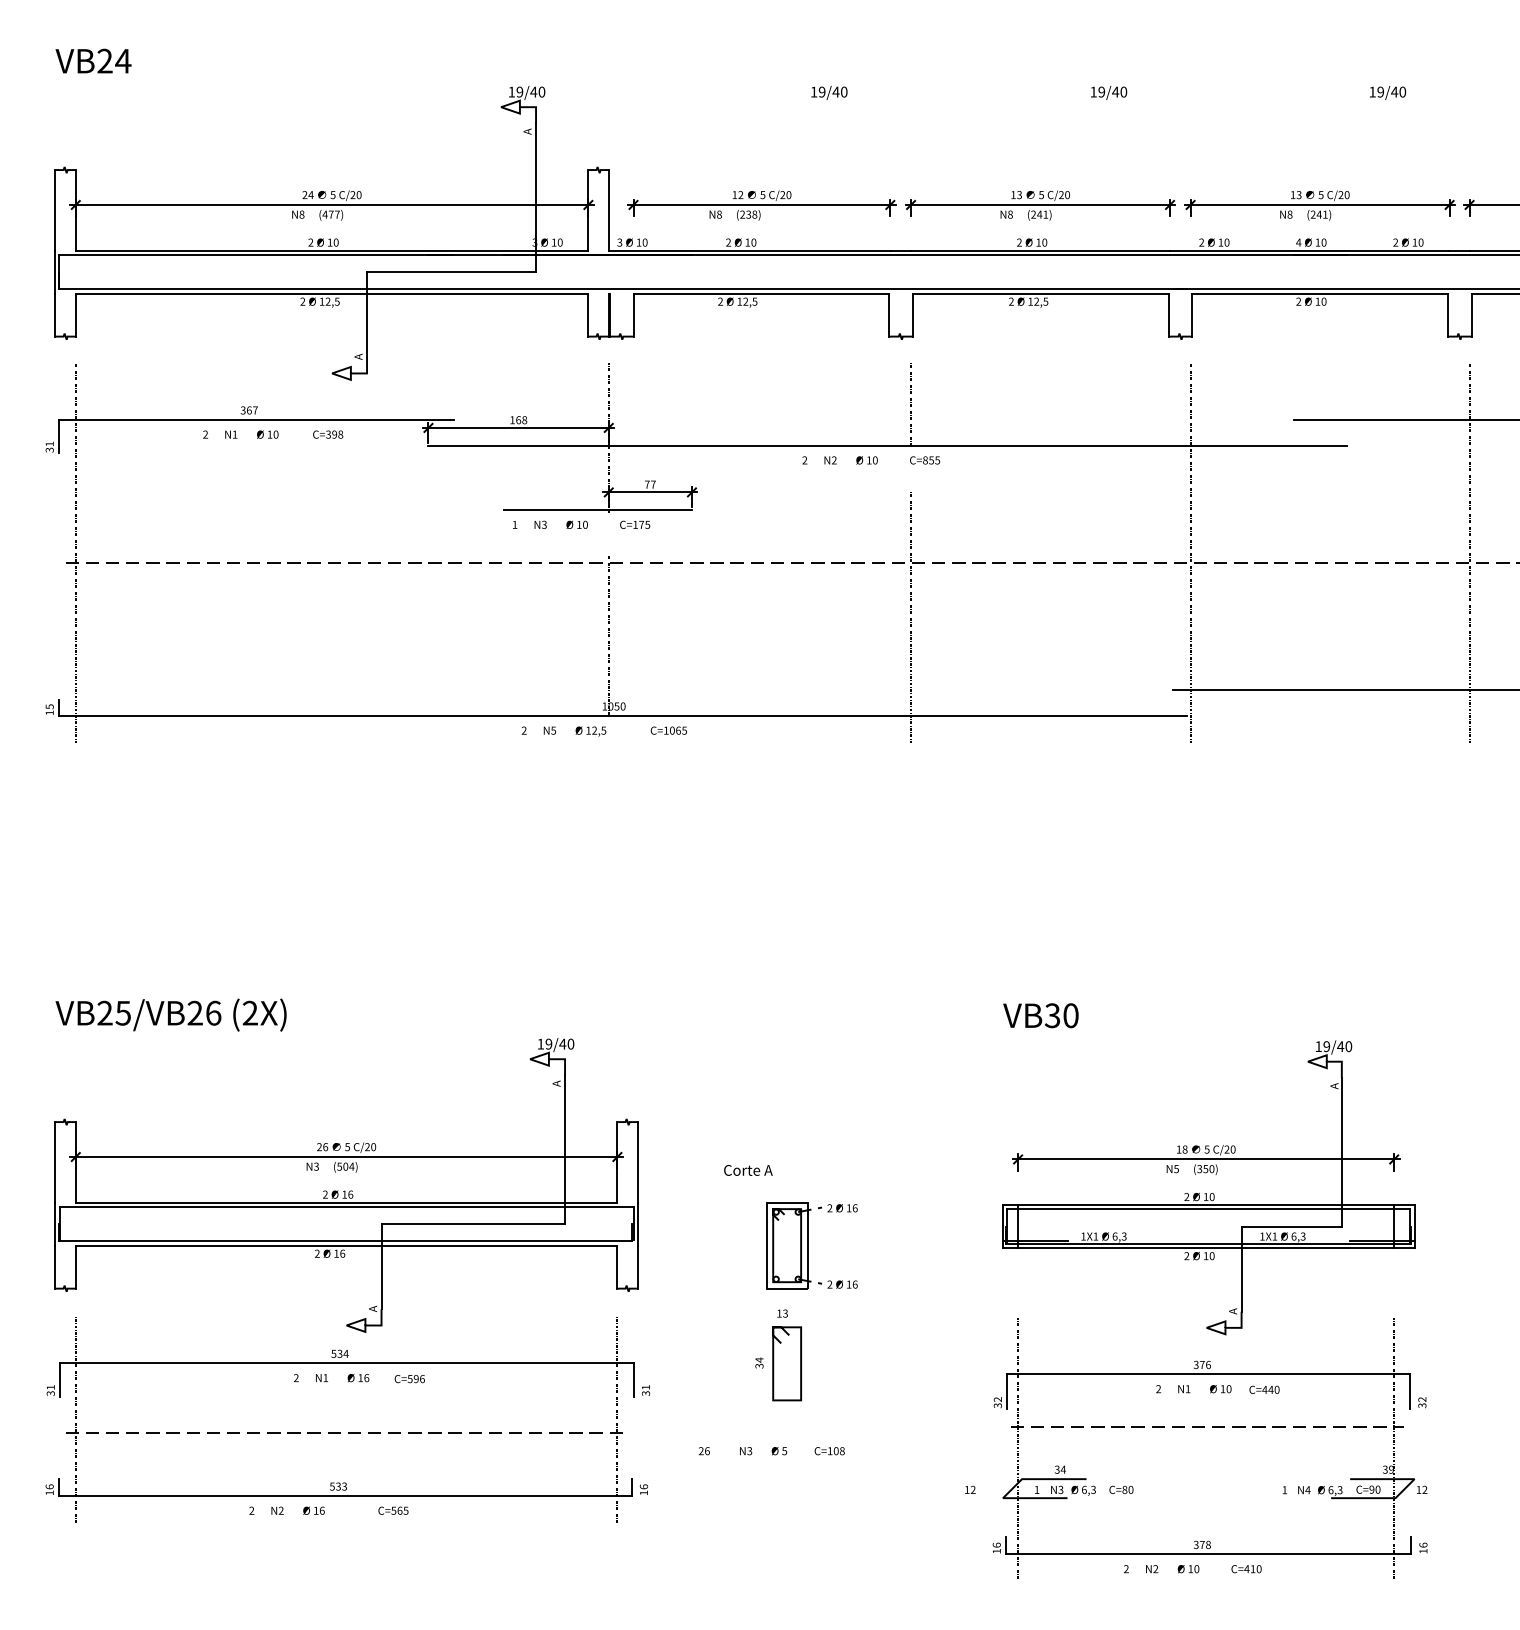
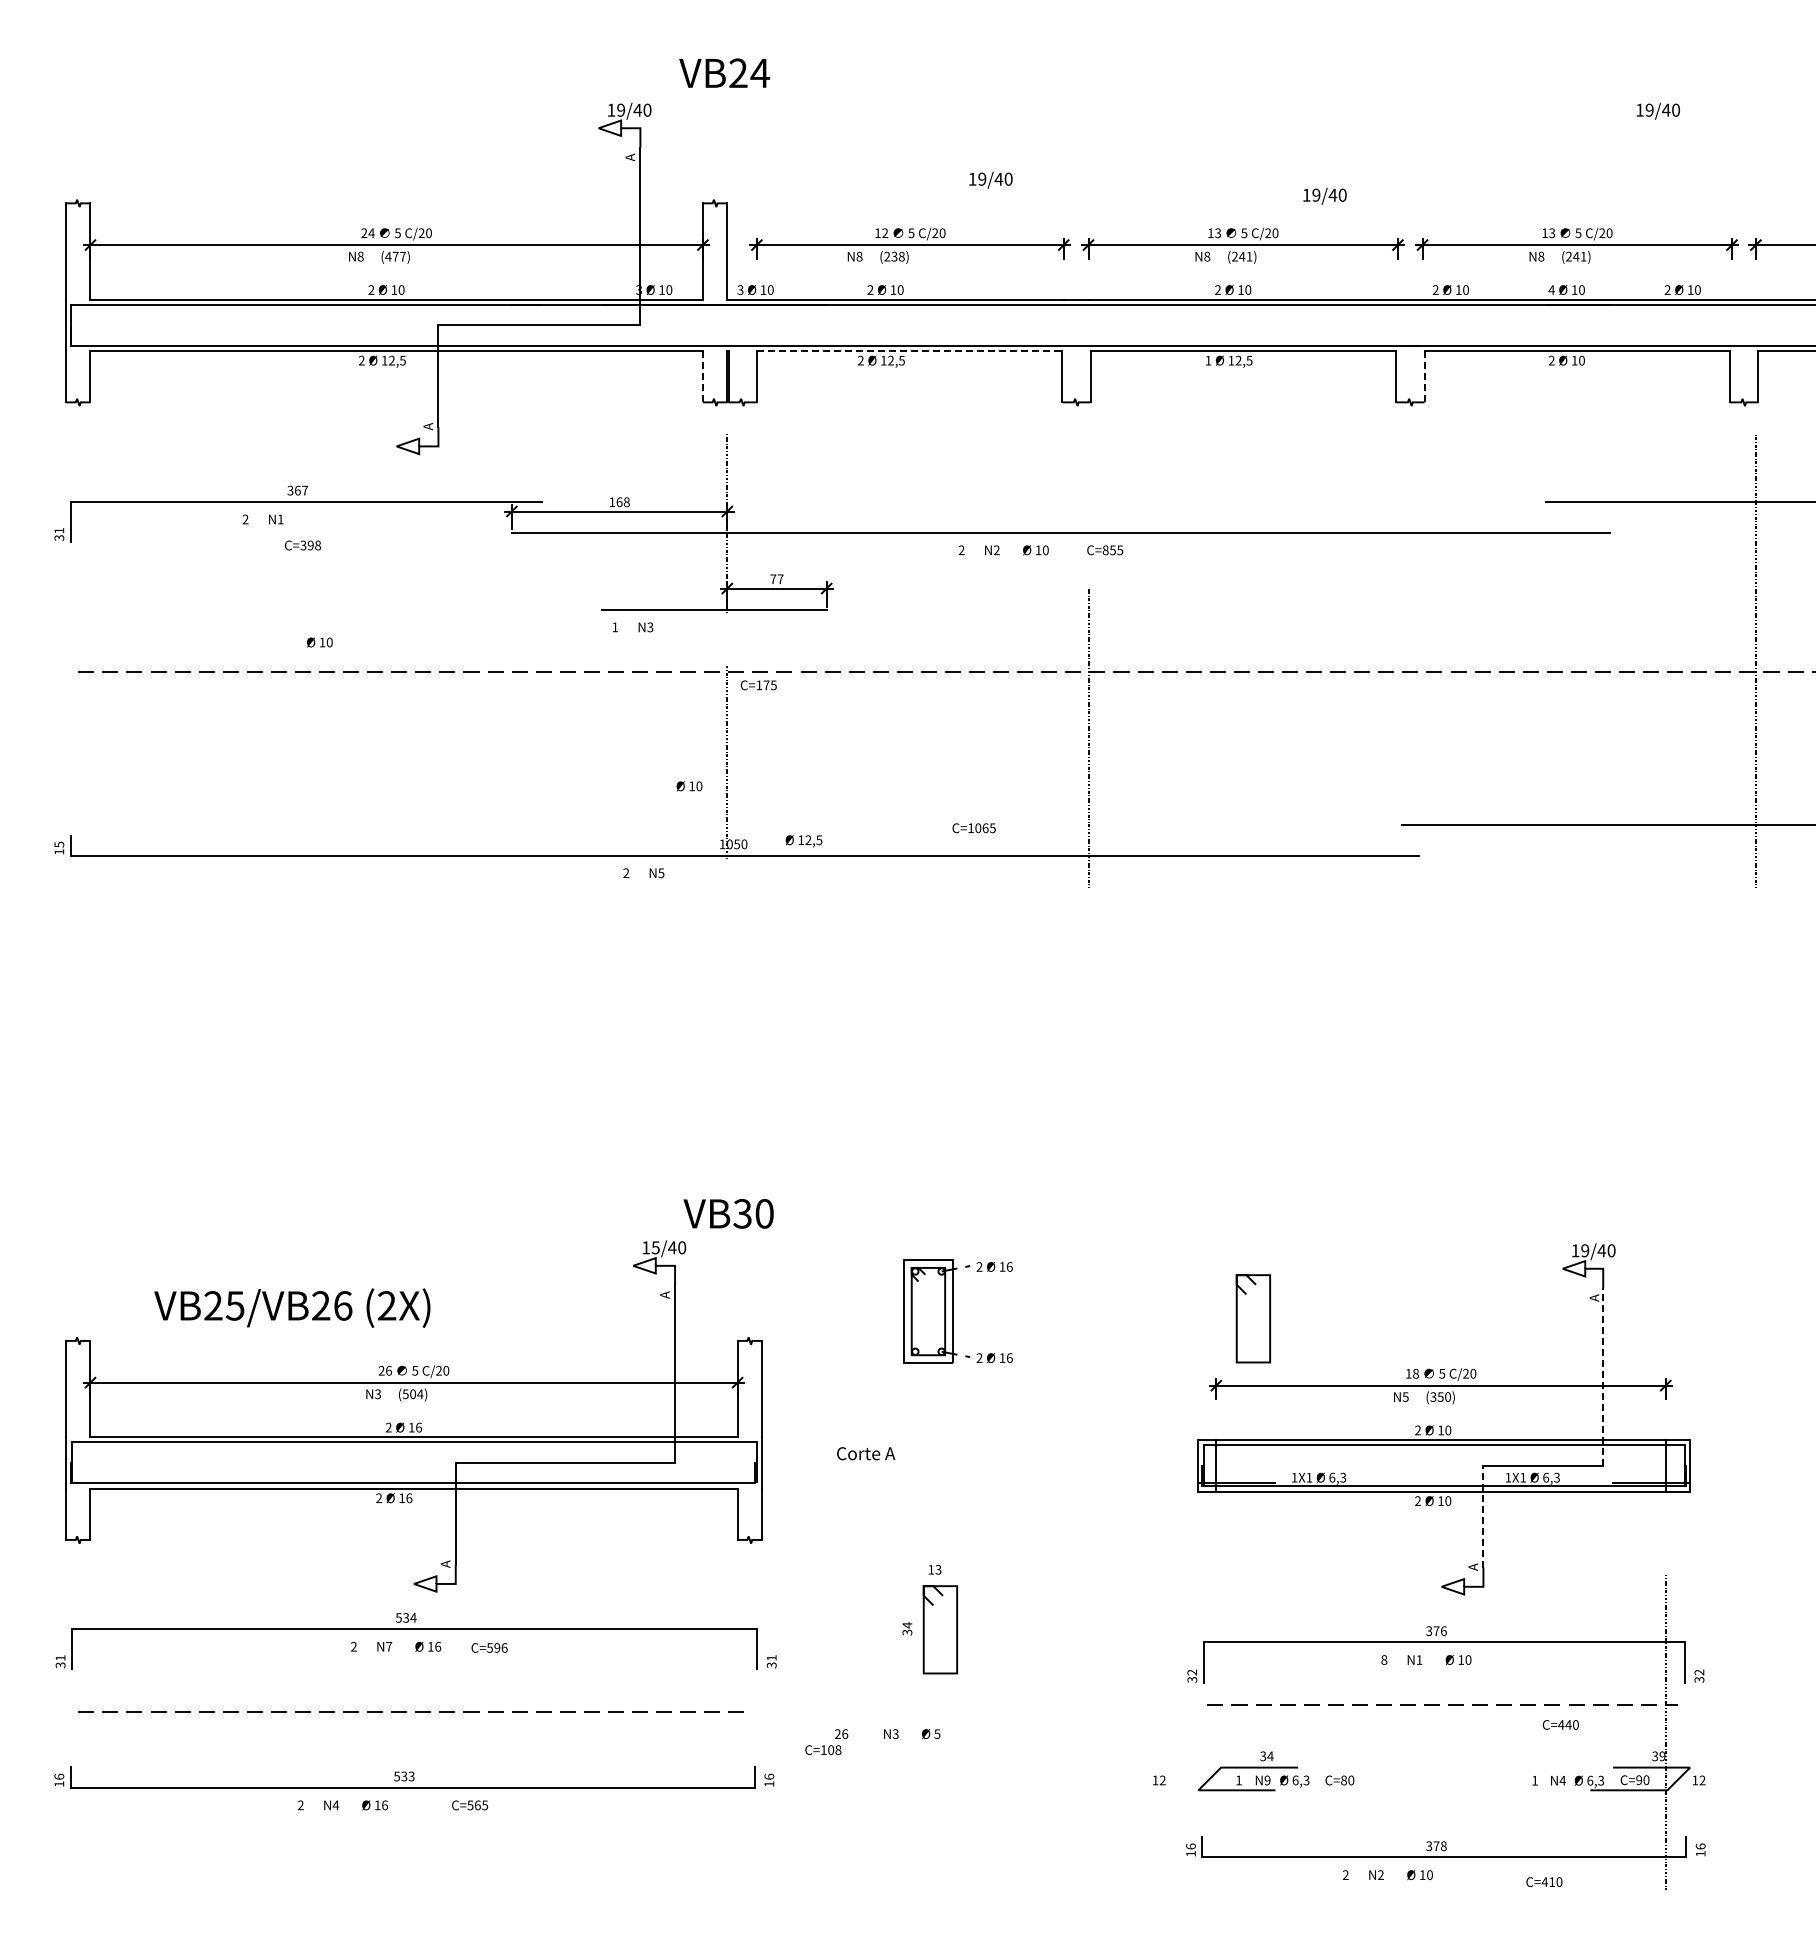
text: (93, 60) -> (724, 72), moved
text: (829, 92) -> (990, 179), moved
text: (1108, 92) -> (1324, 195), moved
line: (761, 294) -> (909, 351), solid -> dashed
text: (1011, 301) -> (1208, 360), 2 -> 1
line: (588, 314) -> (702, 376), solid -> dashed
line: (1192, 314) -> (1424, 376), solid -> dashed
line: (911, 405) -> (1088, 484), removed
text: (267, 434) -> (319, 642), moved
text: (327, 434) -> (302, 545), moved
text: (577, 525) -> (689, 786), moved
text: (634, 525) -> (758, 685), moved
line: (75, 552) -> (90, 660), removed
line: (1190, 552) -> (1422, 660), removed
text: (668, 730) -> (973, 828), moved
text: (590, 731) -> (803, 841), moved
text: (171, 1014) -> (292, 1307), moved
text: (1040, 1015) -> (728, 1213), moved
text: (548, 1043) -> (655, 1247), 19/40 -> 15/40
curve: (1035, 1103) -> (1237, 1318), added
line: (1342, 1151) -> (1603, 1376), solid -> dashed
text: (748, 1170) -> (866, 1453), moved
part: (811, 1245) -> (957, 1311), moved
line: (1241, 1269) -> (1483, 1516), solid -> dashed
text: (326, 1377) -> (389, 1646), N1 -> N7
text: (1158, 1388) -> (1384, 1659), 2 -> 8
text: (1264, 1389) -> (1560, 1724), moved
line: (75, 1418) -> (90, 1695), removed
line: (617, 1418) -> (737, 1695), removed
line: (1018, 1449) -> (1216, 1732), removed
text: (829, 1450) -> (823, 1749), moved
text: (1060, 1489) -> (1267, 1780), N3 -> N9
text: (280, 1510) -> (335, 1805), N2 -> N4
text: (1246, 1568) -> (1544, 1881), moved

